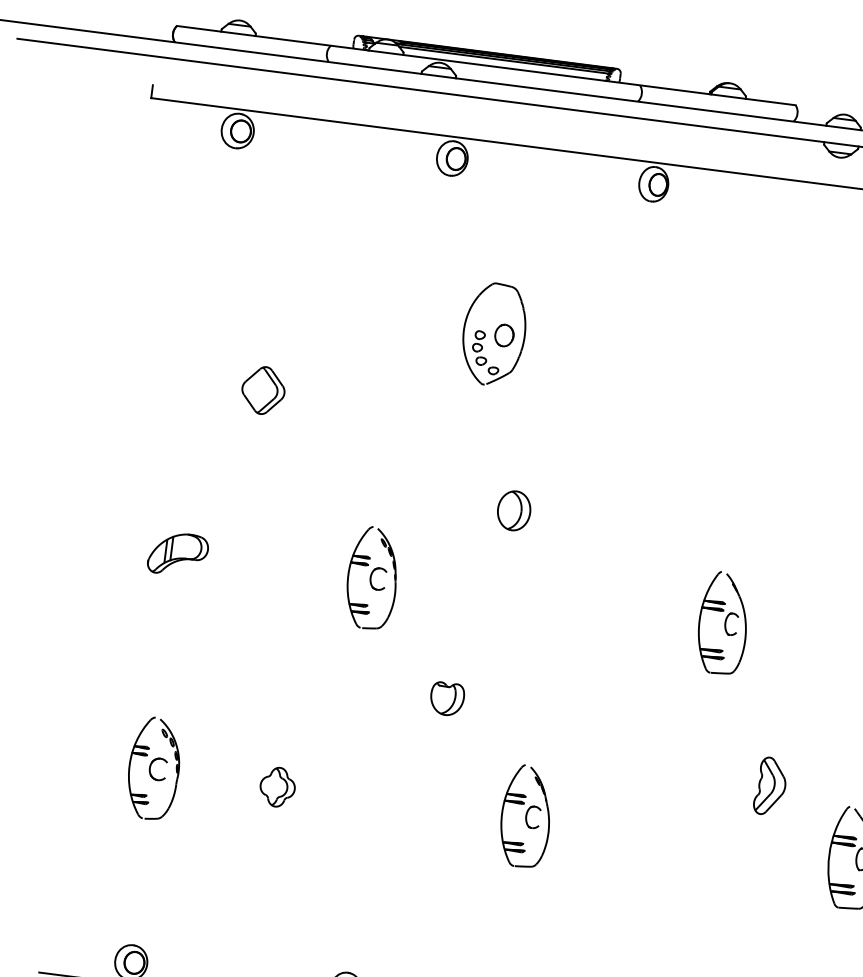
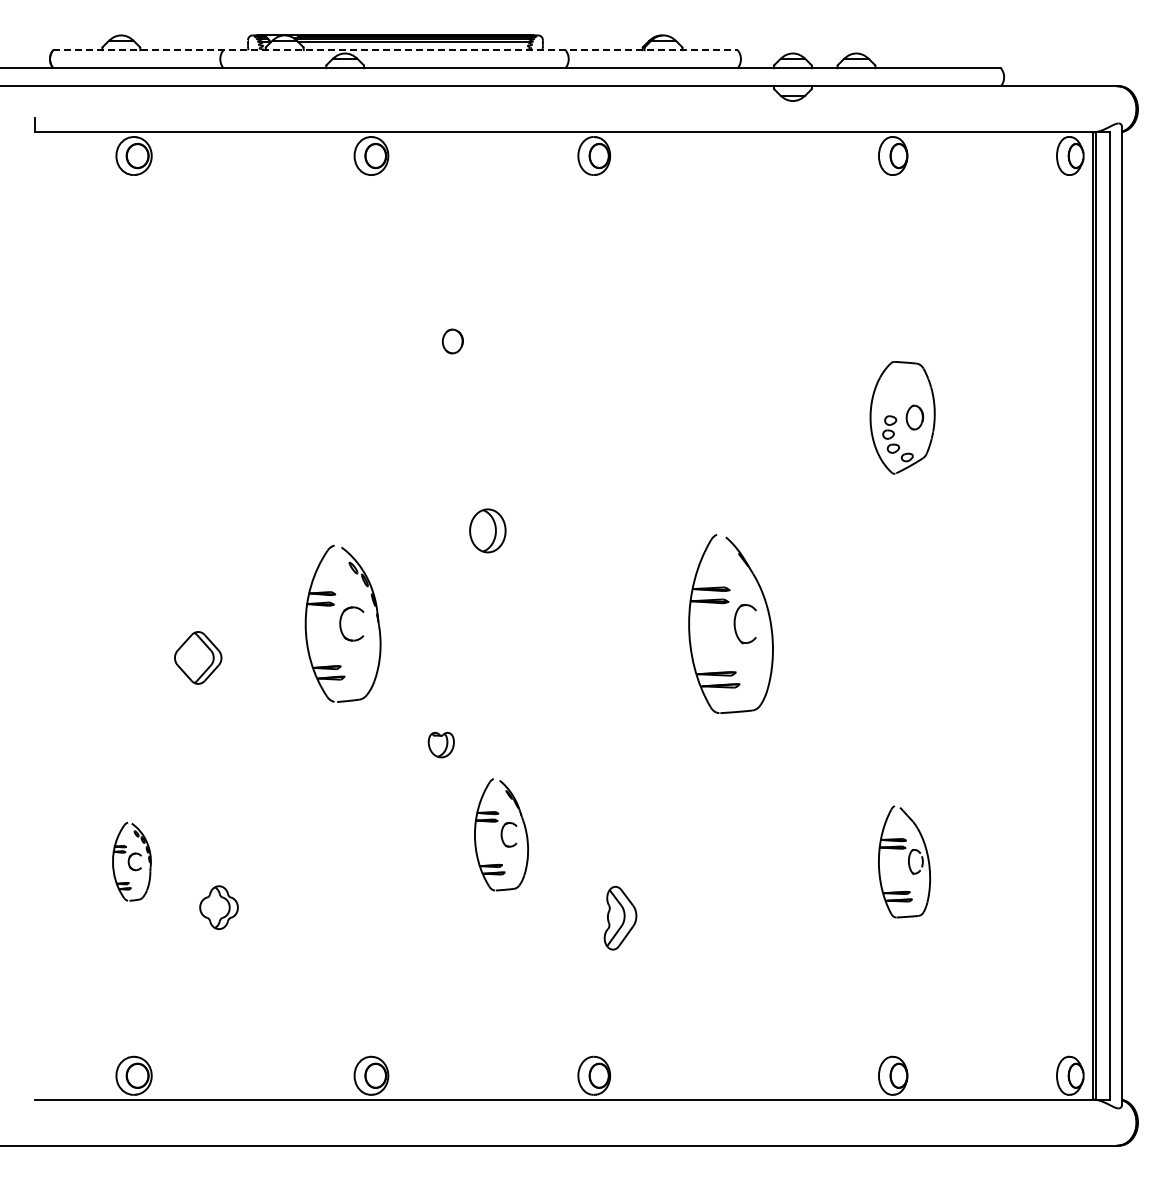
line: (486, 65) -> (395, 50), solid -> dashed
part: (494, 334) -> (441, 341), removed
part: (263, 390) -> (198, 657), moved
part: (177, 554) -> (127, 625), removed
part: (372, 577) -> (342, 623), size x1.4
part: (723, 622) -> (731, 623), size x1.6
part: (447, 698) -> (441, 744), size x0.7
part: (153, 768) -> (131, 861), size x0.7
part: (770, 785) -> (620, 917), moved
part: (277, 787) -> (218, 907), moved
part: (526, 816) -> (501, 834), moved

